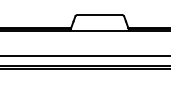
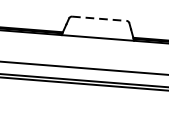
line: (100, 14) -> (100, 18), solid -> dashed

